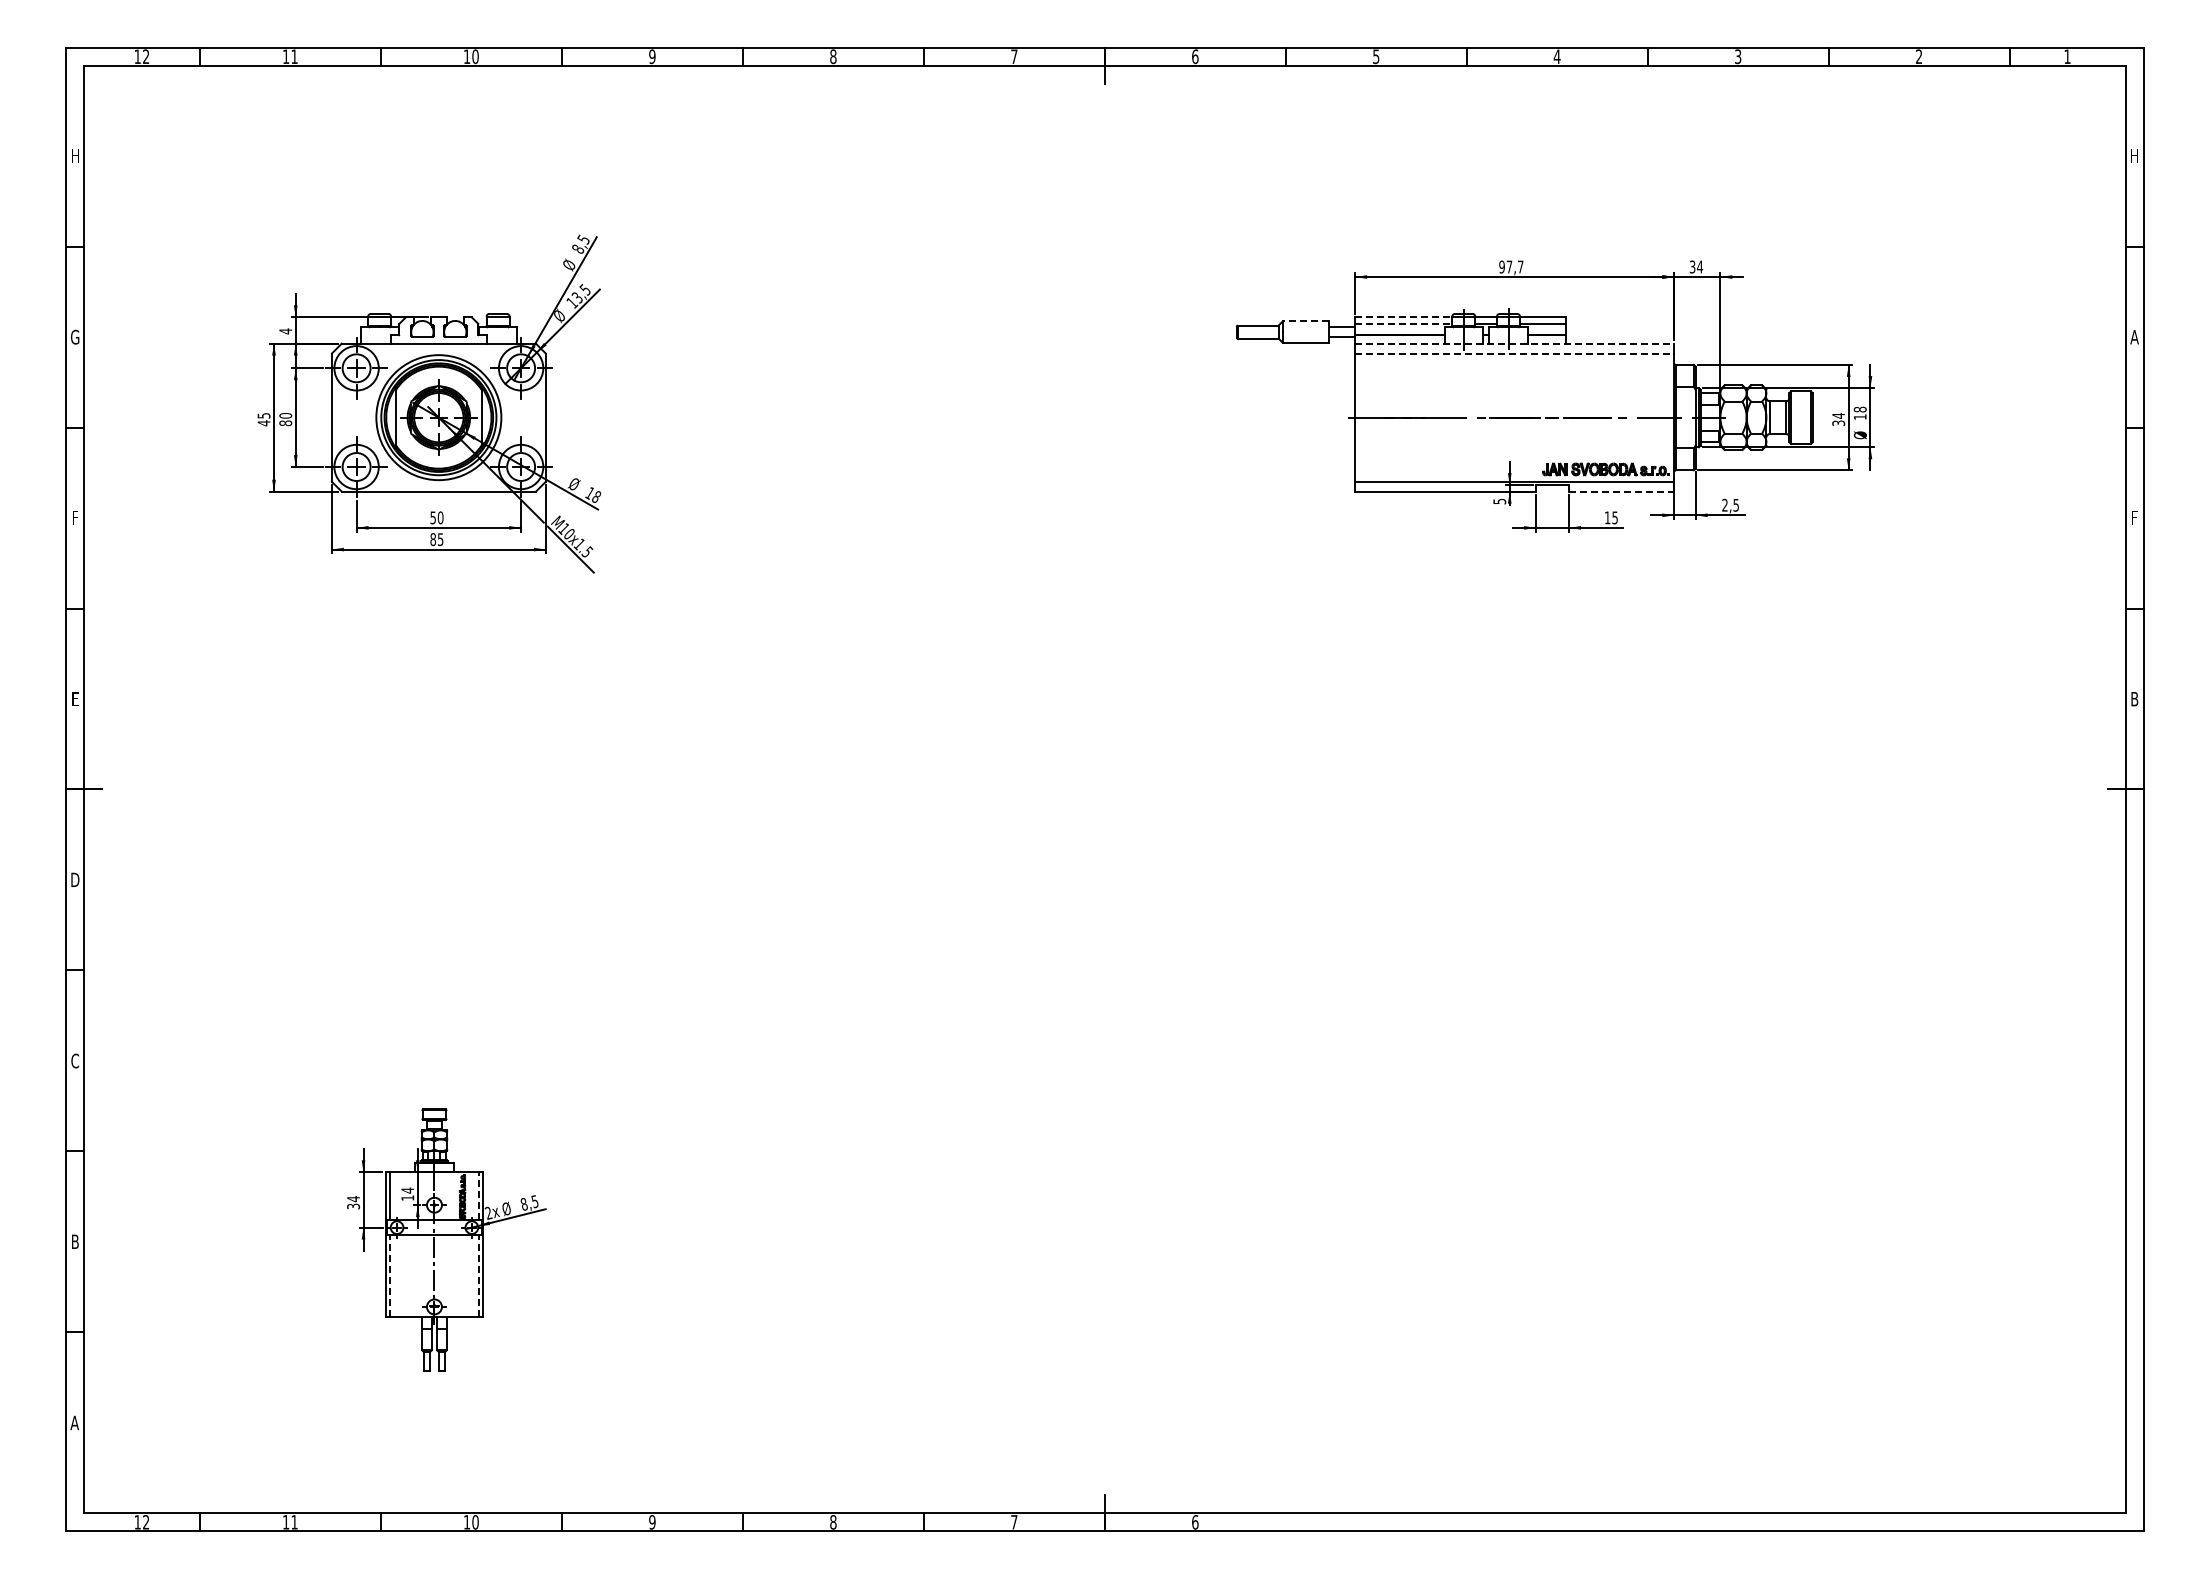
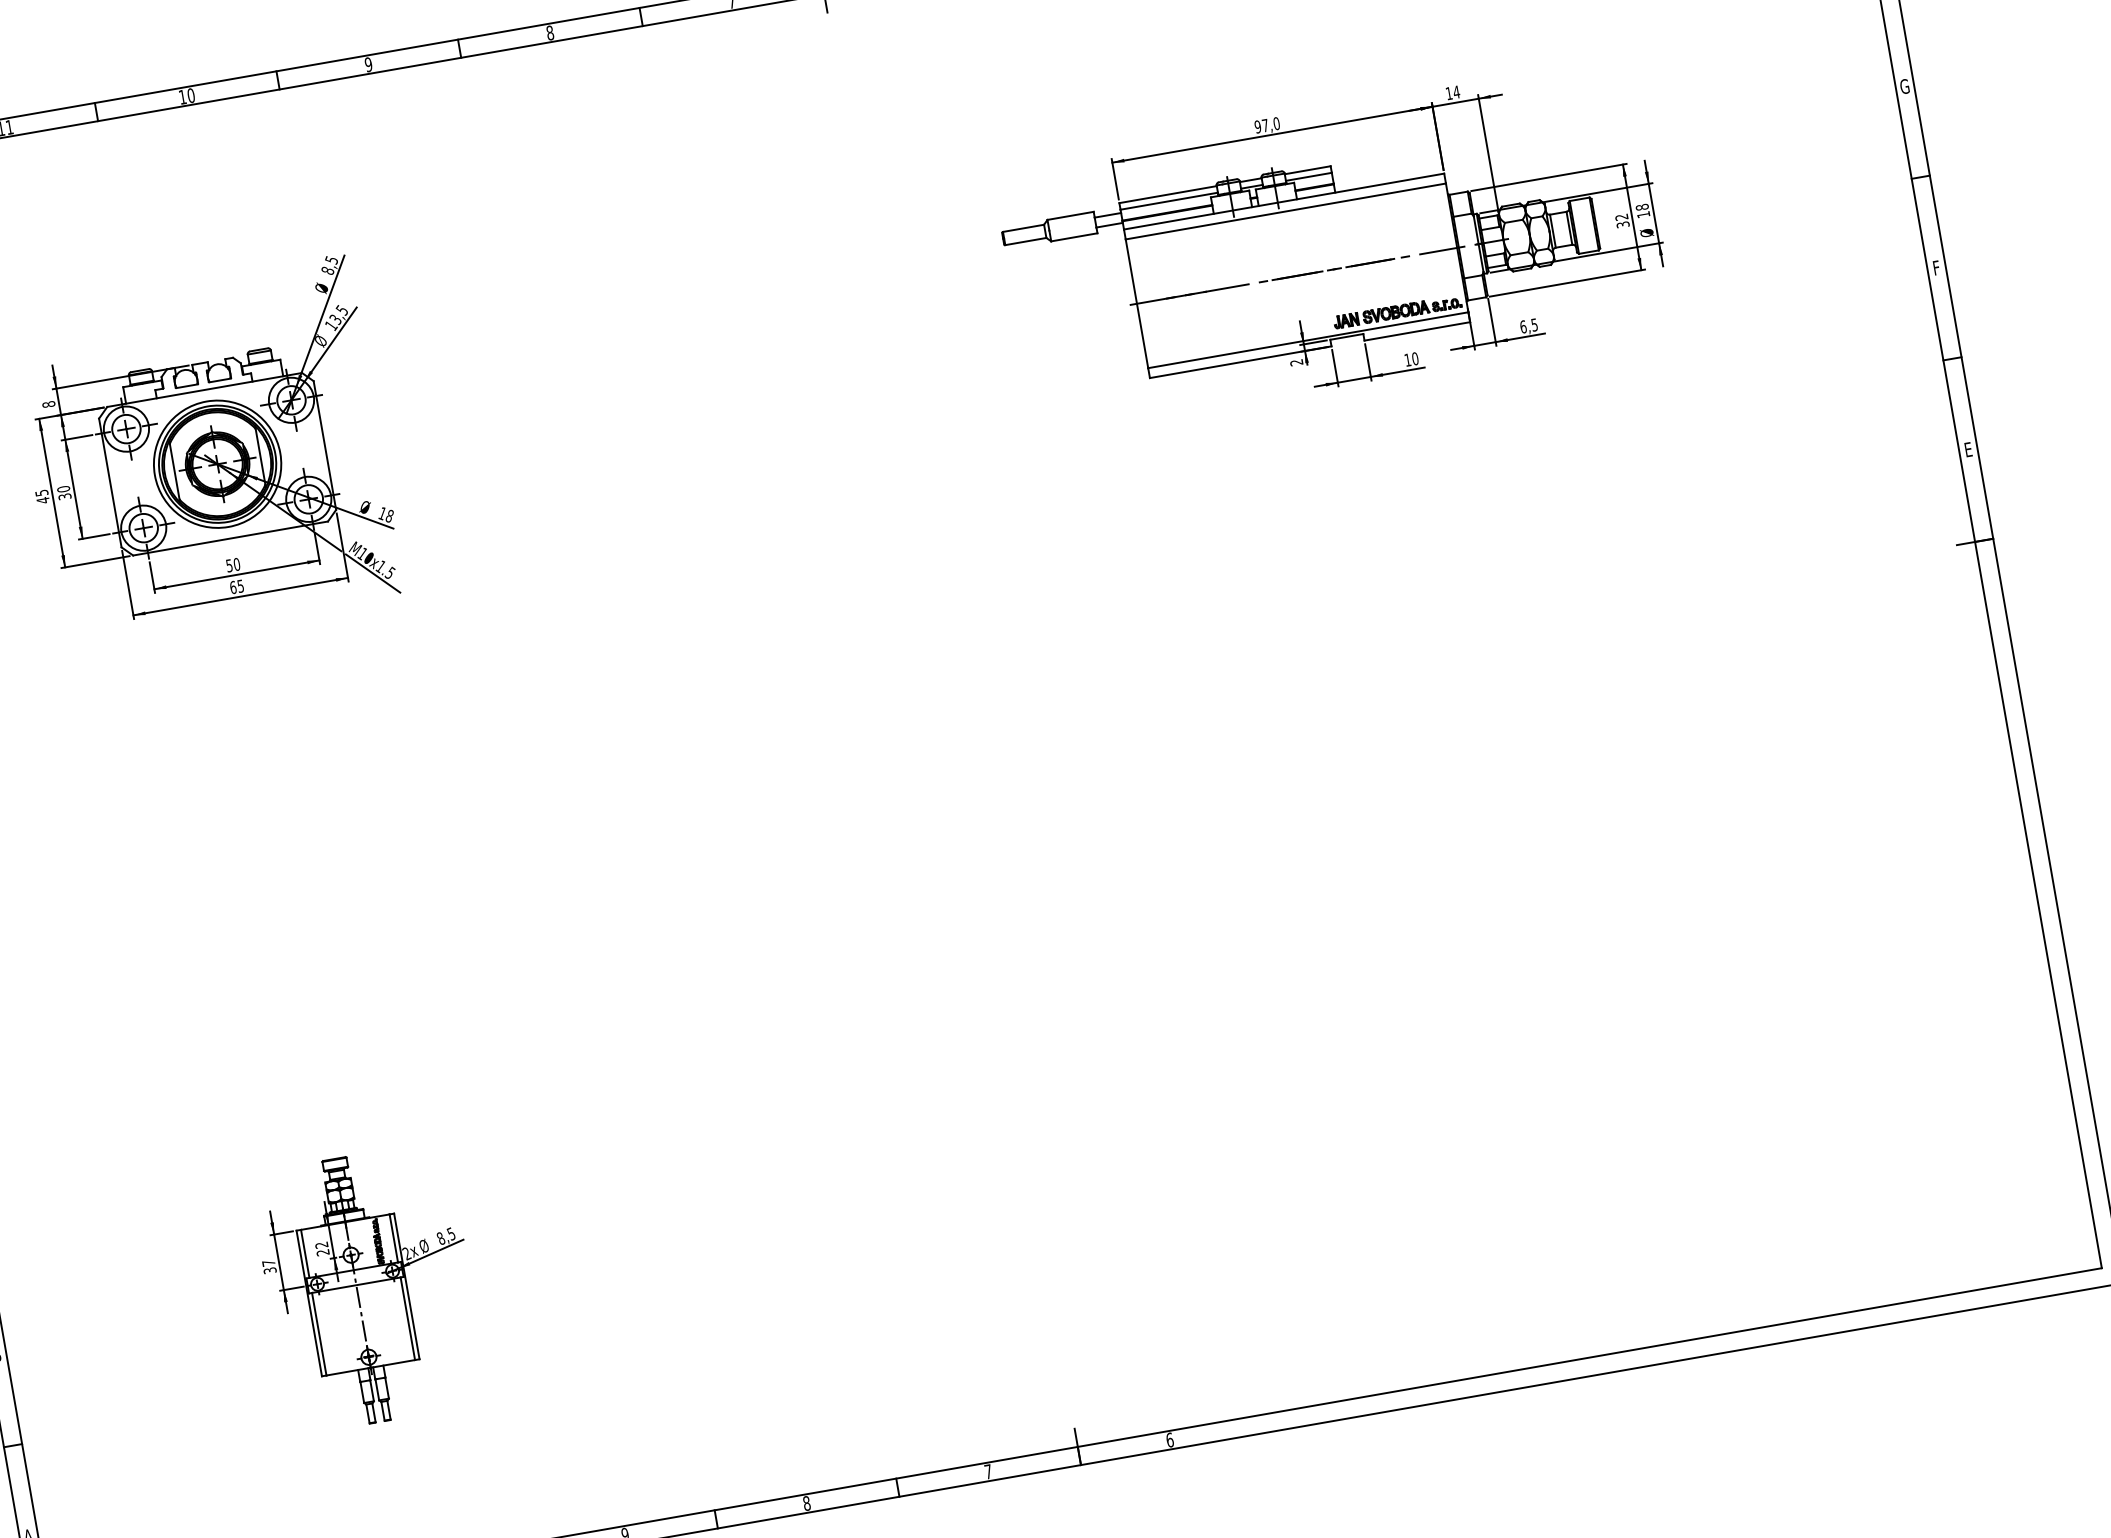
text: (1520, 266) -> (1276, 123), 97,7 -> 97,0
text: (1692, 266) -> (1448, 93), 34 -> 14
line: (1403, 317) -> (1167, 194), dashed -> solid
line: (1305, 321) -> (1070, 216), dashed -> solid
line: (1403, 323) -> (1168, 200), dashed -> solid
text: (285, 331) -> (48, 404), 4 -> 8
text: (2134, 336) -> (1904, 85), A -> G
line: (1514, 343) -> (1283, 201), dashed -> solid
line: (1514, 353) -> (1285, 211), dashed -> solid
text: (1838, 415) -> (1621, 216), 34 -> 32
text: (285, 423) -> (64, 496), 80 -> 30
line: (1621, 491) -> (1417, 331), dashed -> solid
text: (1499, 501) -> (1296, 362), 5 -> 2
text: (1724, 504) -> (1522, 326), 2,5 -> 6,5
text: (1614, 517) -> (1414, 358), 15 -> 10
text: (433, 539) -> (233, 587), 85 -> 65
text: (2134, 699) -> (1968, 450), B -> E
text: (407, 1193) -> (321, 1248), 14 -> 22
line: (478, 1196) -> (393, 1238), dashed -> solid
text: (353, 1199) -> (268, 1263), 34 -> 37
line: (390, 1275) -> (319, 1333), dashed -> solid
line: (478, 1275) -> (407, 1318), dashed -> solid

